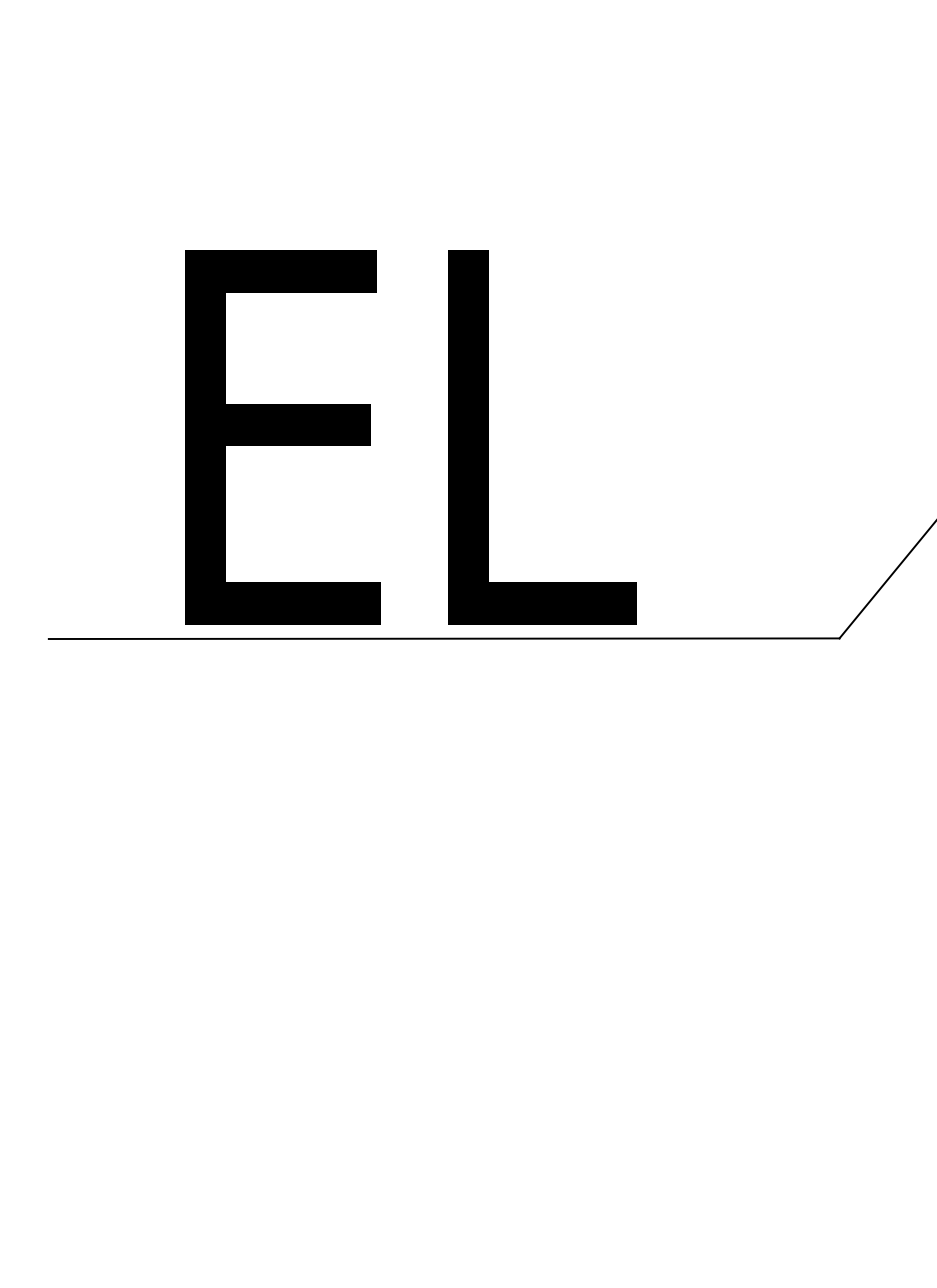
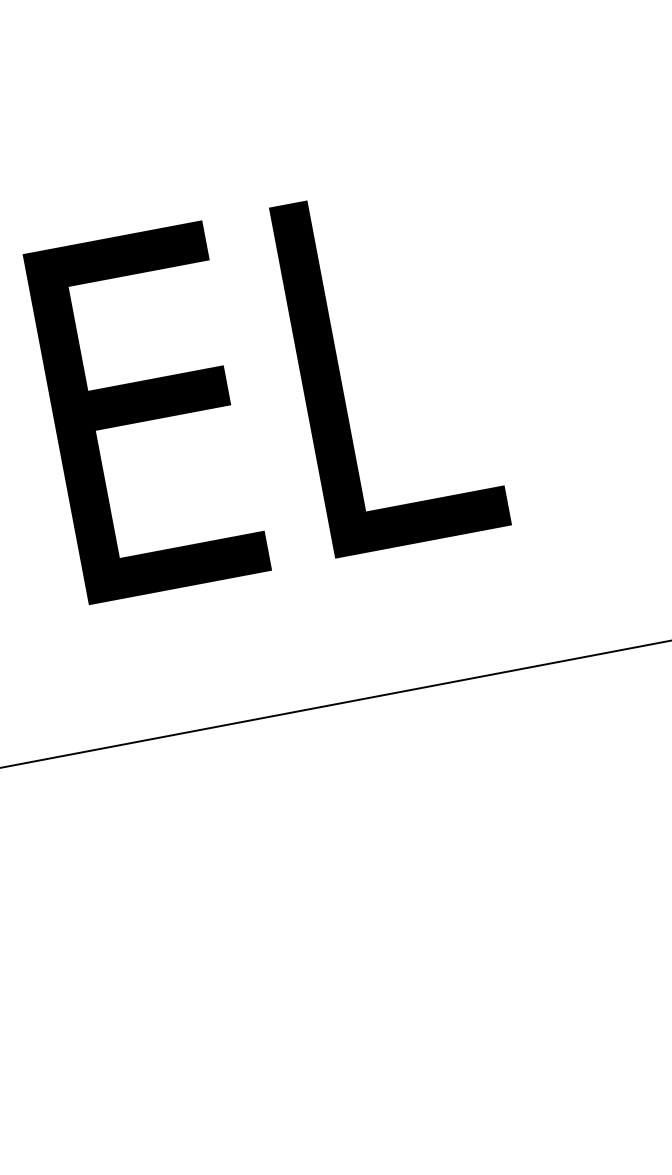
text: (410, 437) -> (266, 389), moved

